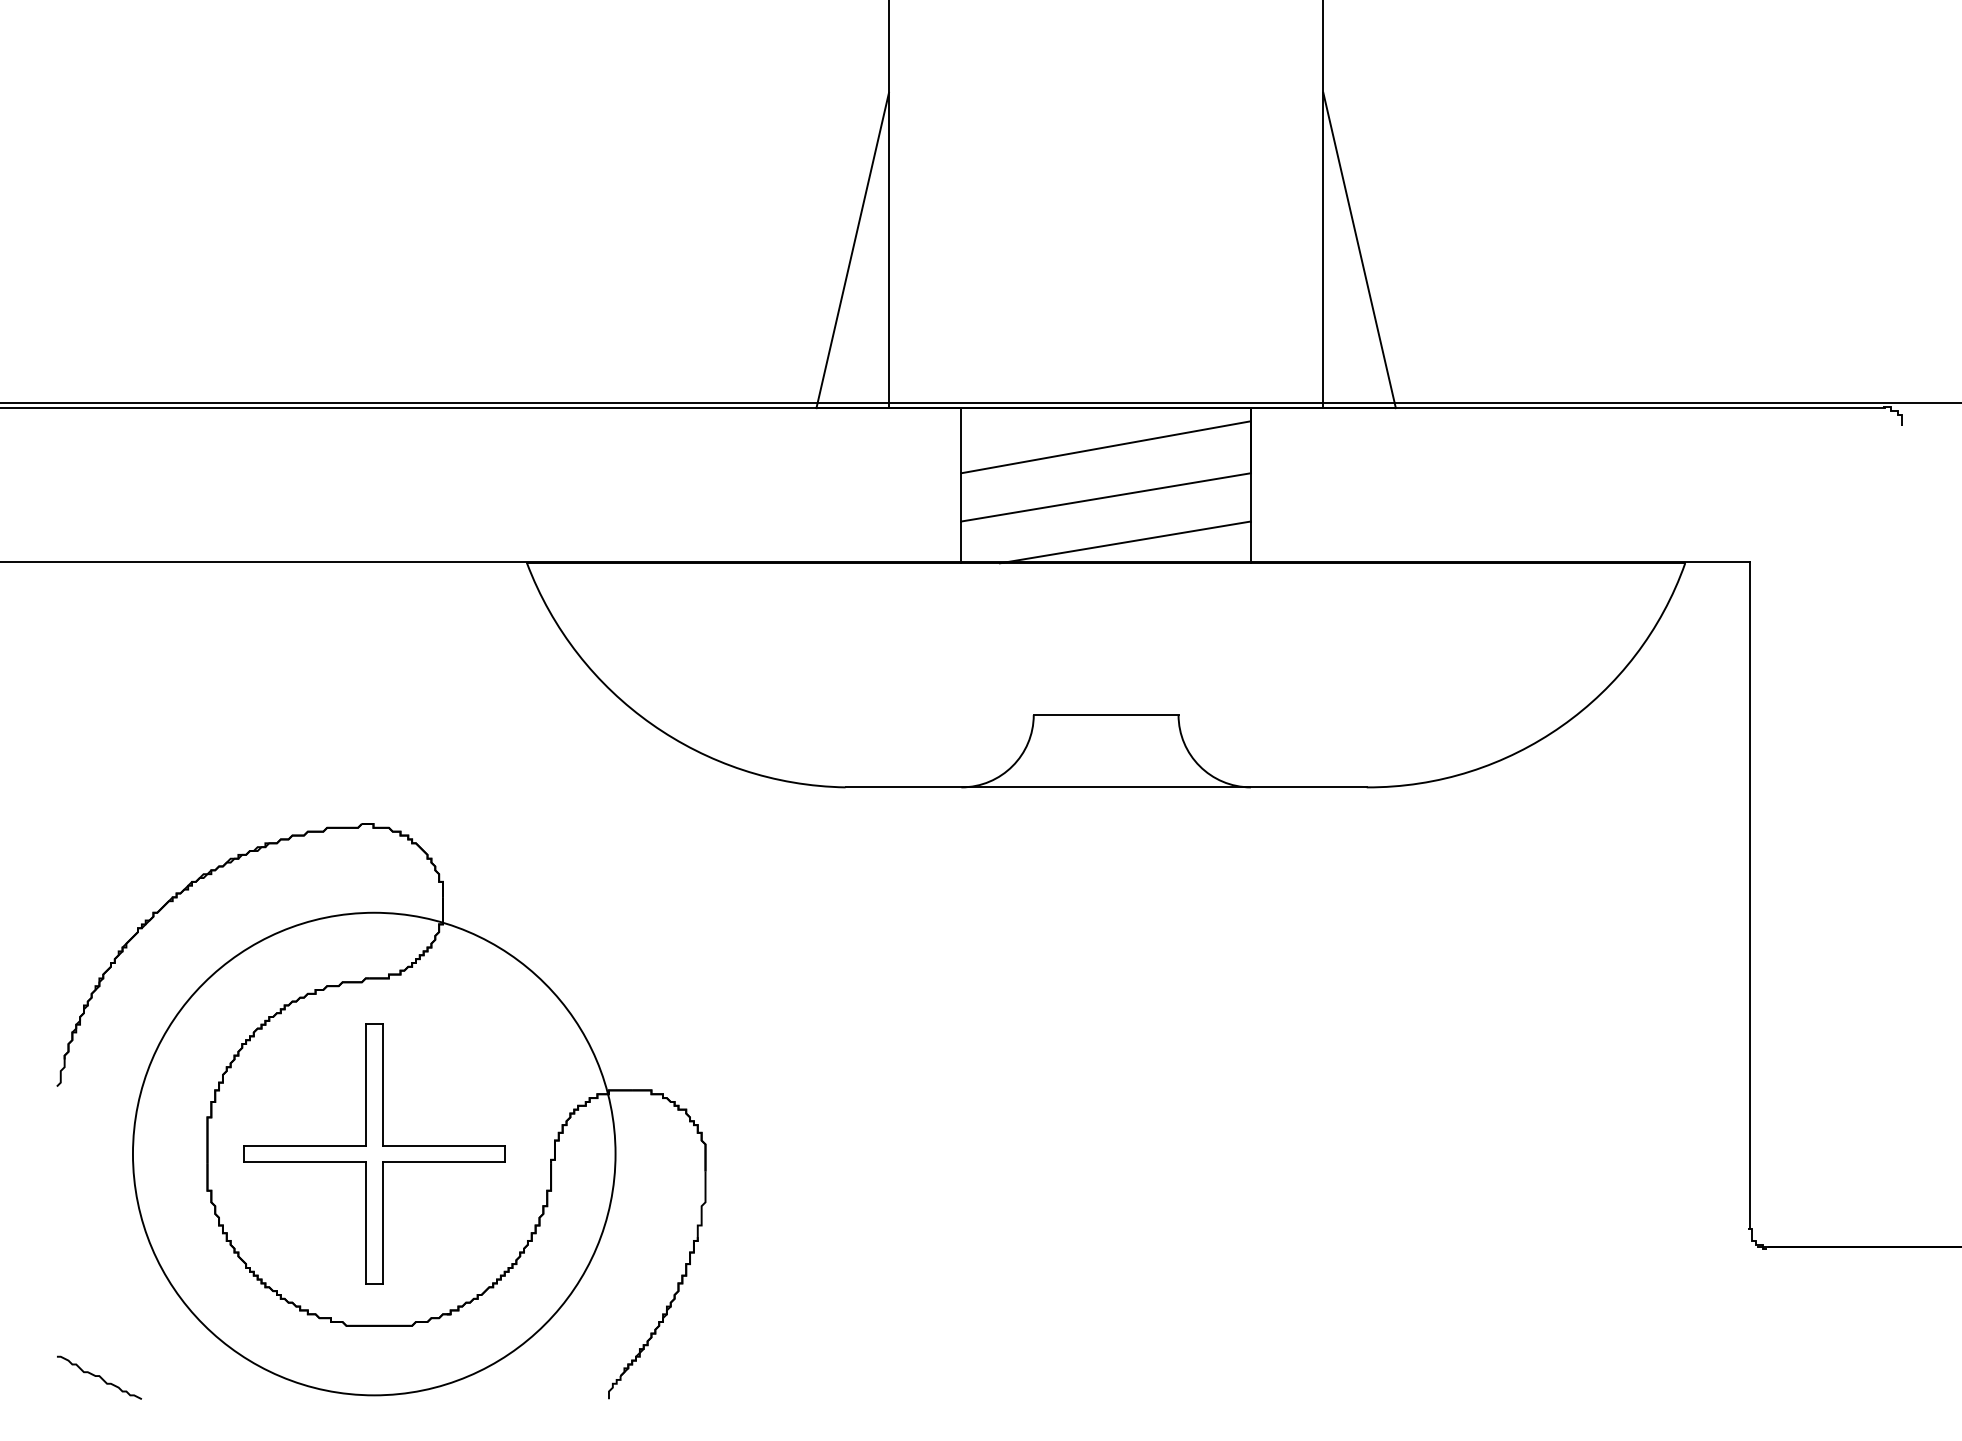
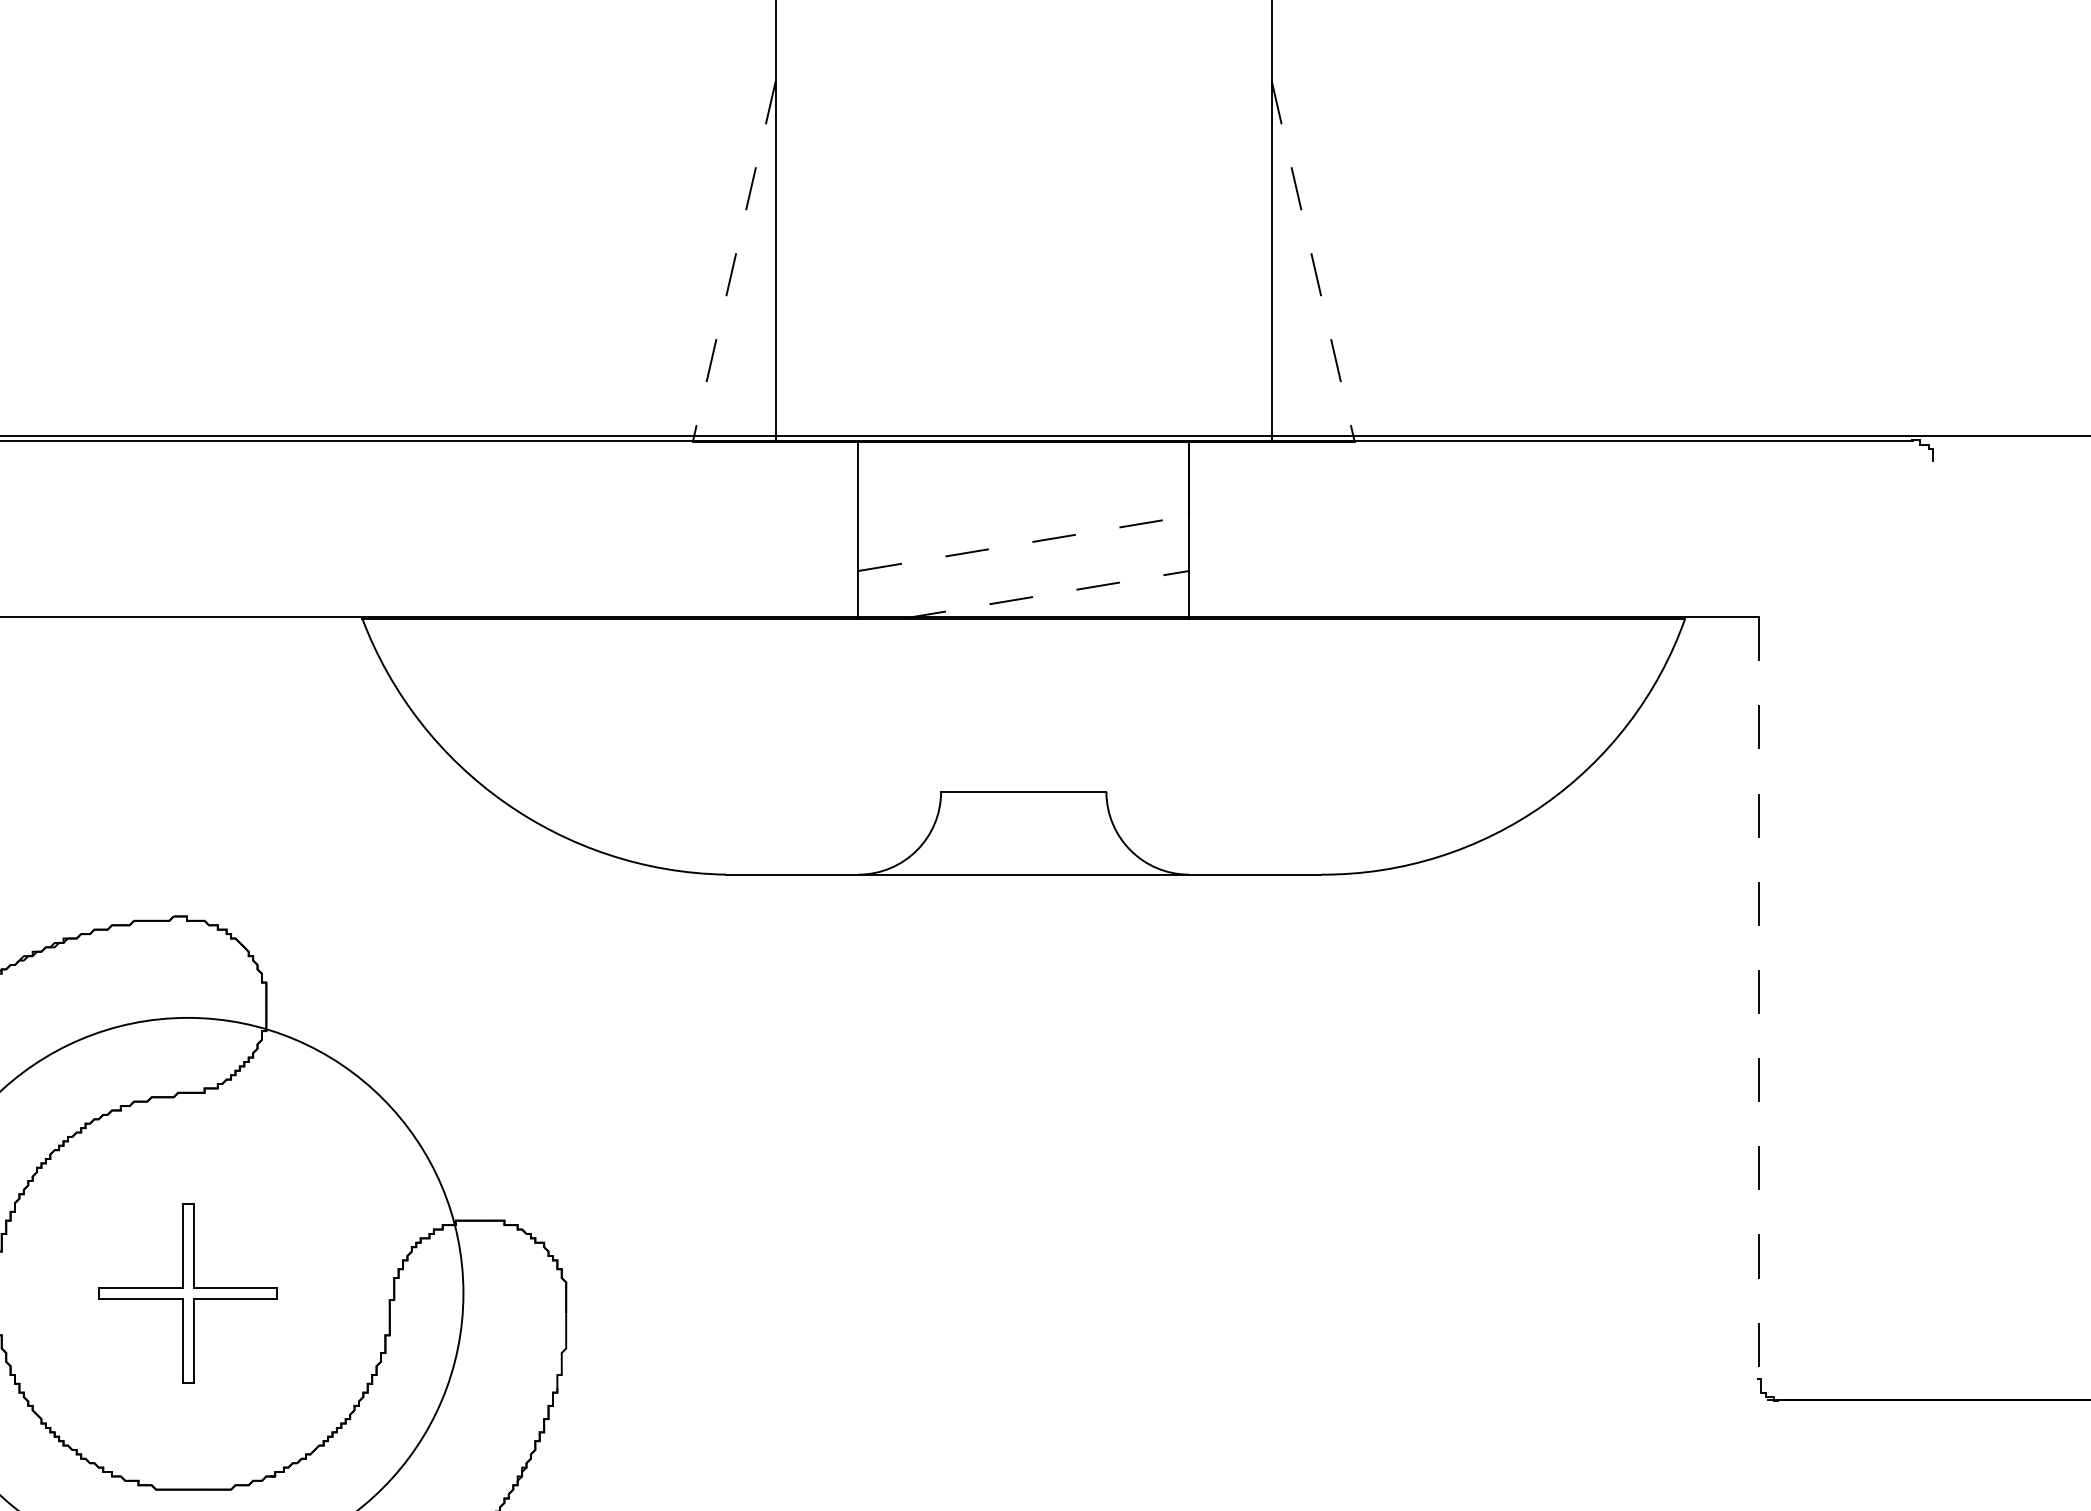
line: (852, 250) -> (734, 261), solid -> dashed
line: (1359, 250) -> (1313, 261), solid -> dashed
line: (1105, 447) -> (1023, 486), removed
line: (1106, 497) -> (1024, 543), solid -> dashed
line: (1125, 542) -> (1045, 594), solid -> dashed
line: (1749, 894) -> (1758, 996), solid -> dashed
part: (374, 1153) -> (188, 1292), size x0.6

